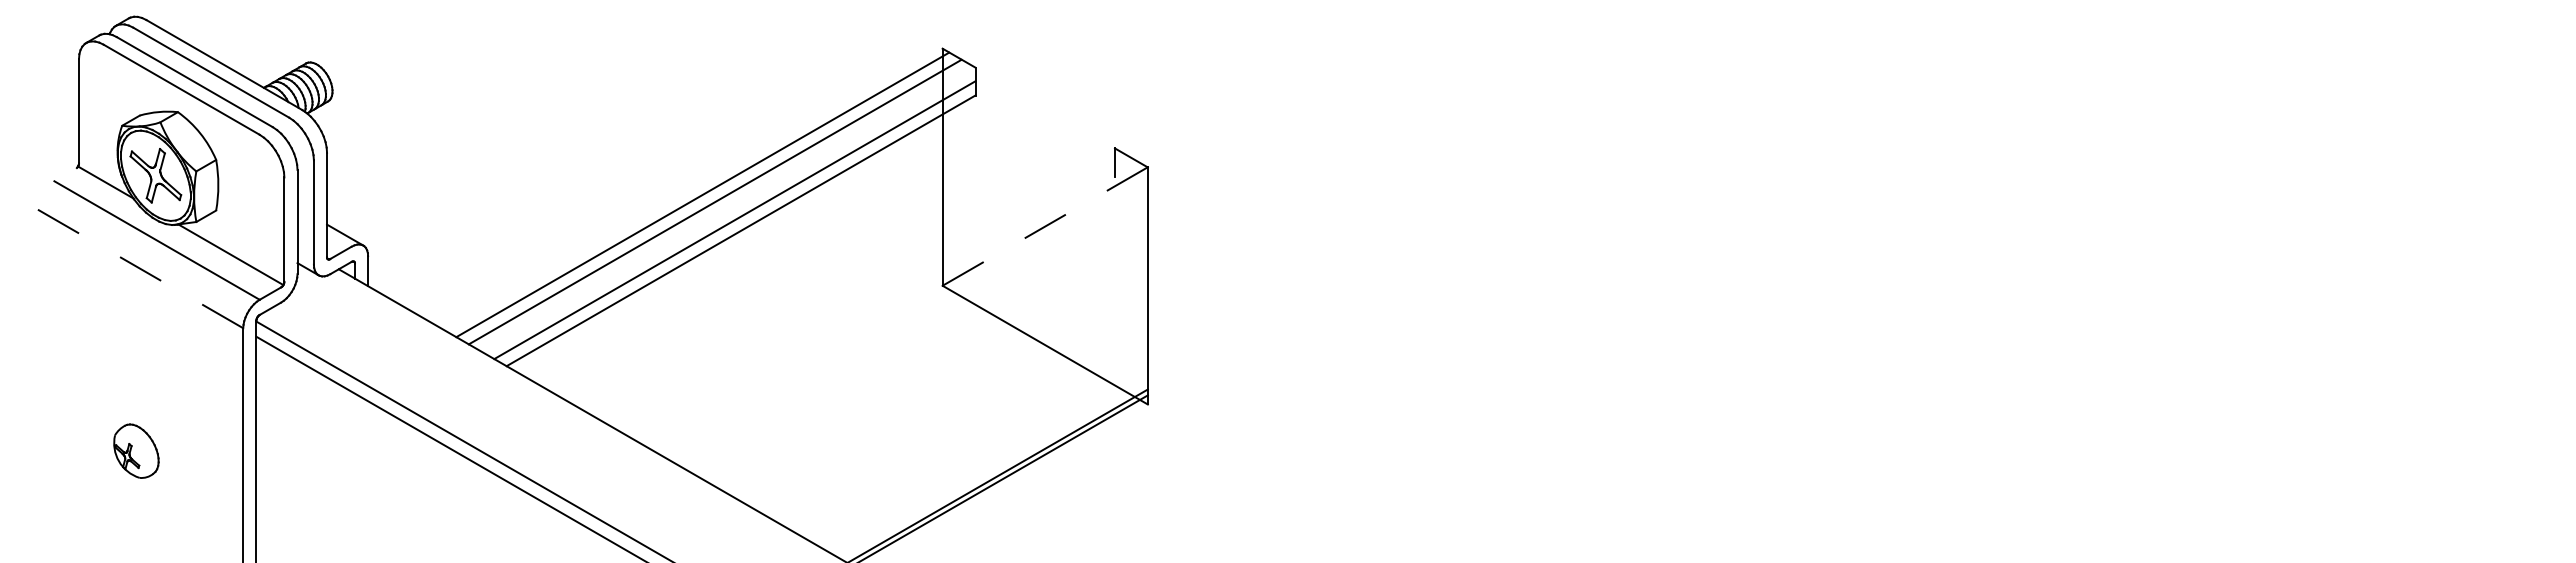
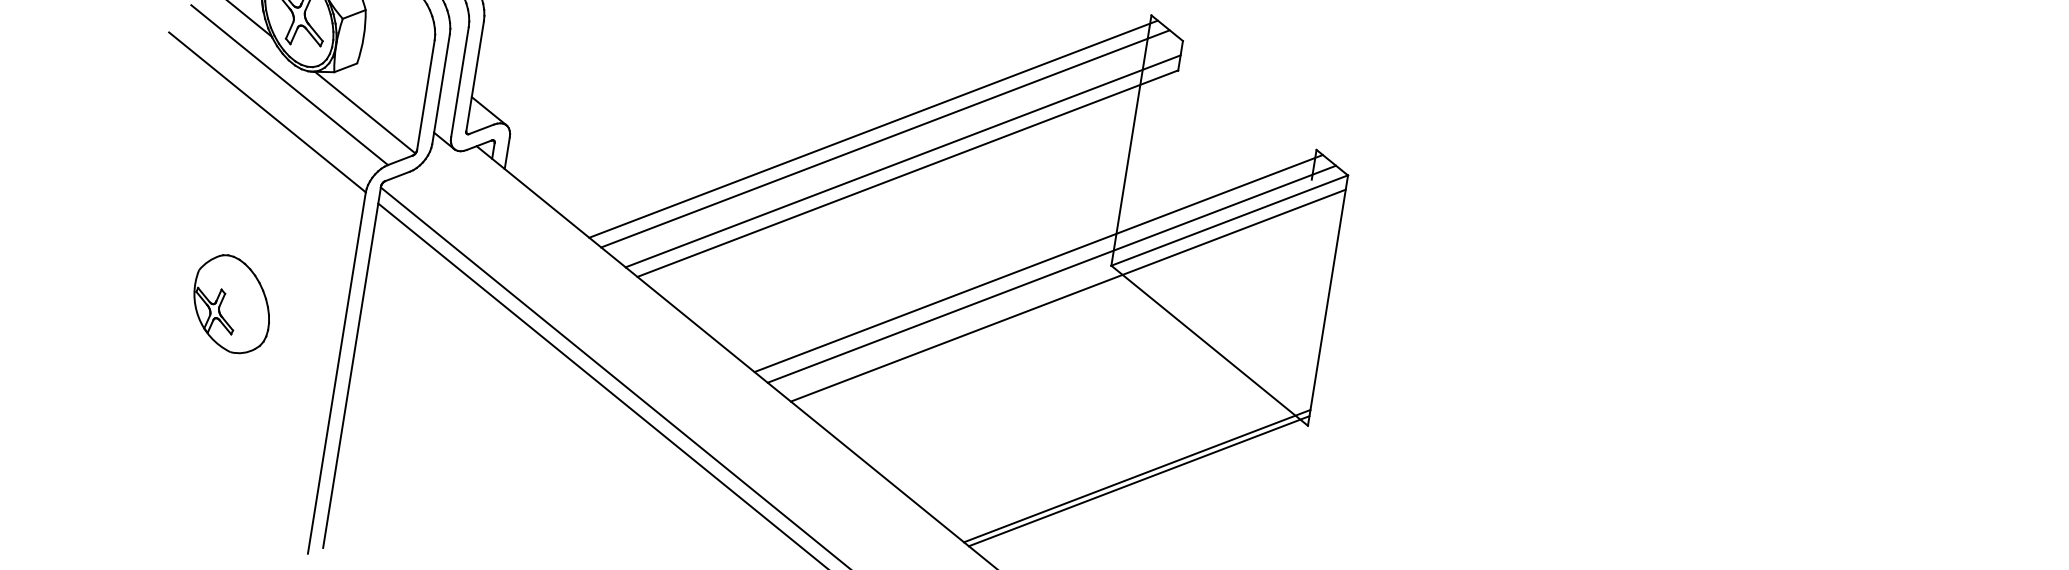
line: (1045, 226) -> (1229, 220), dashed -> solid
line: (140, 268) -> (267, 111), dashed -> solid
line: (874, 294) -> (1037, 263), added
line: (888, 302) -> (1051, 274), added
line: (906, 319) -> (1067, 295), added
part: (136, 450) -> (232, 303), size x1.67

